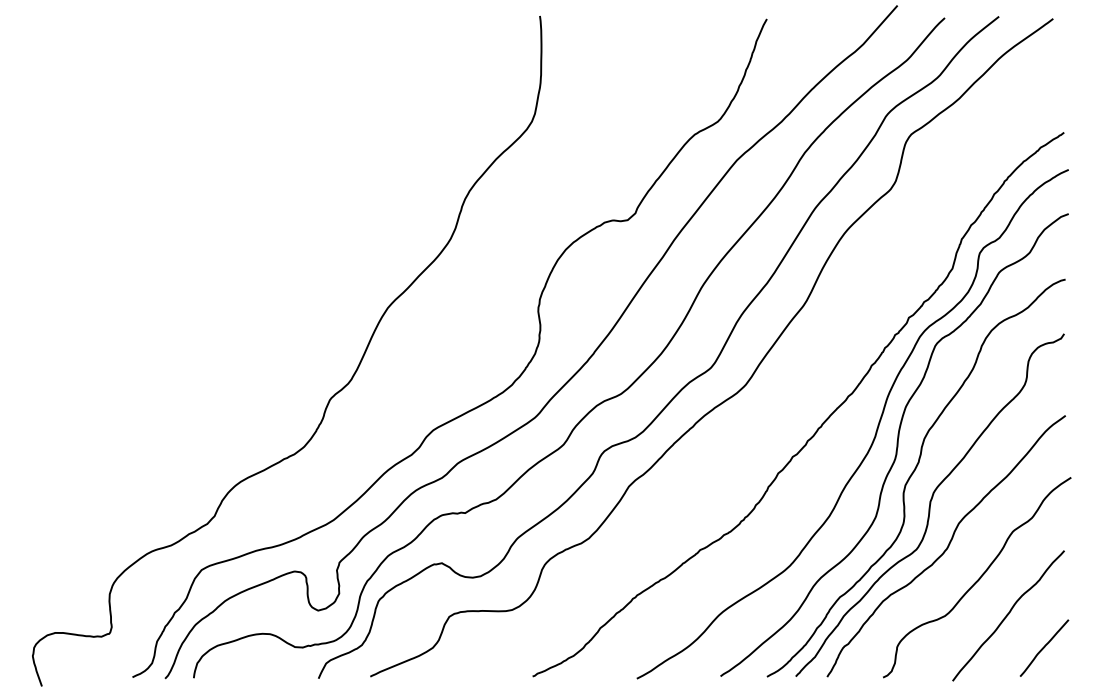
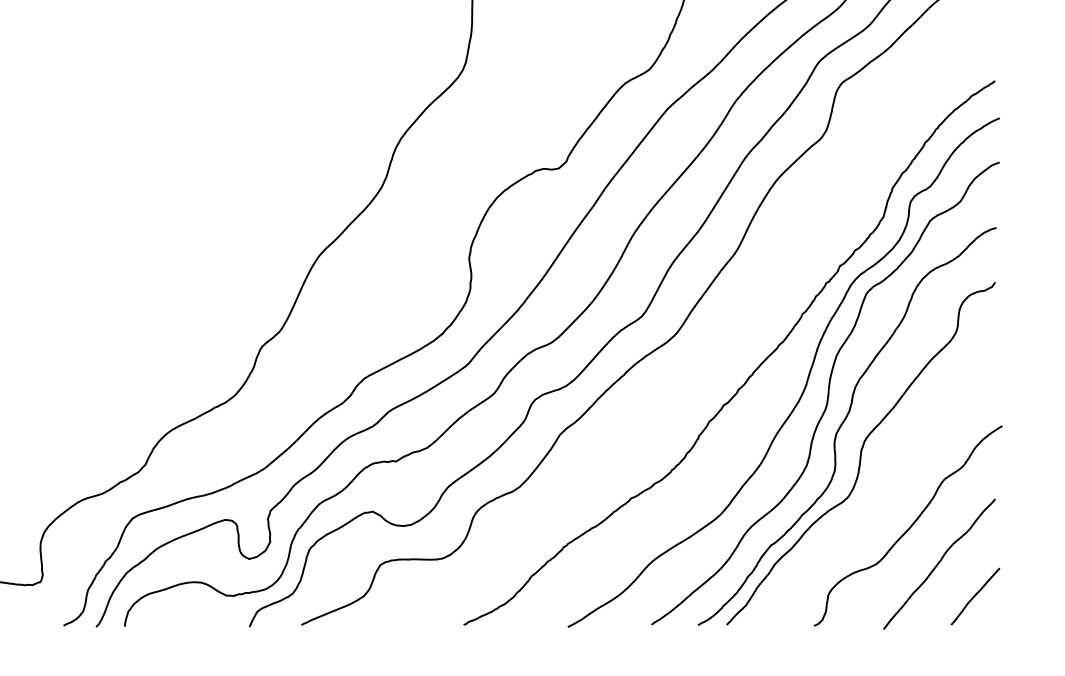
curve: (946, 547) -> (877, 495), removed

